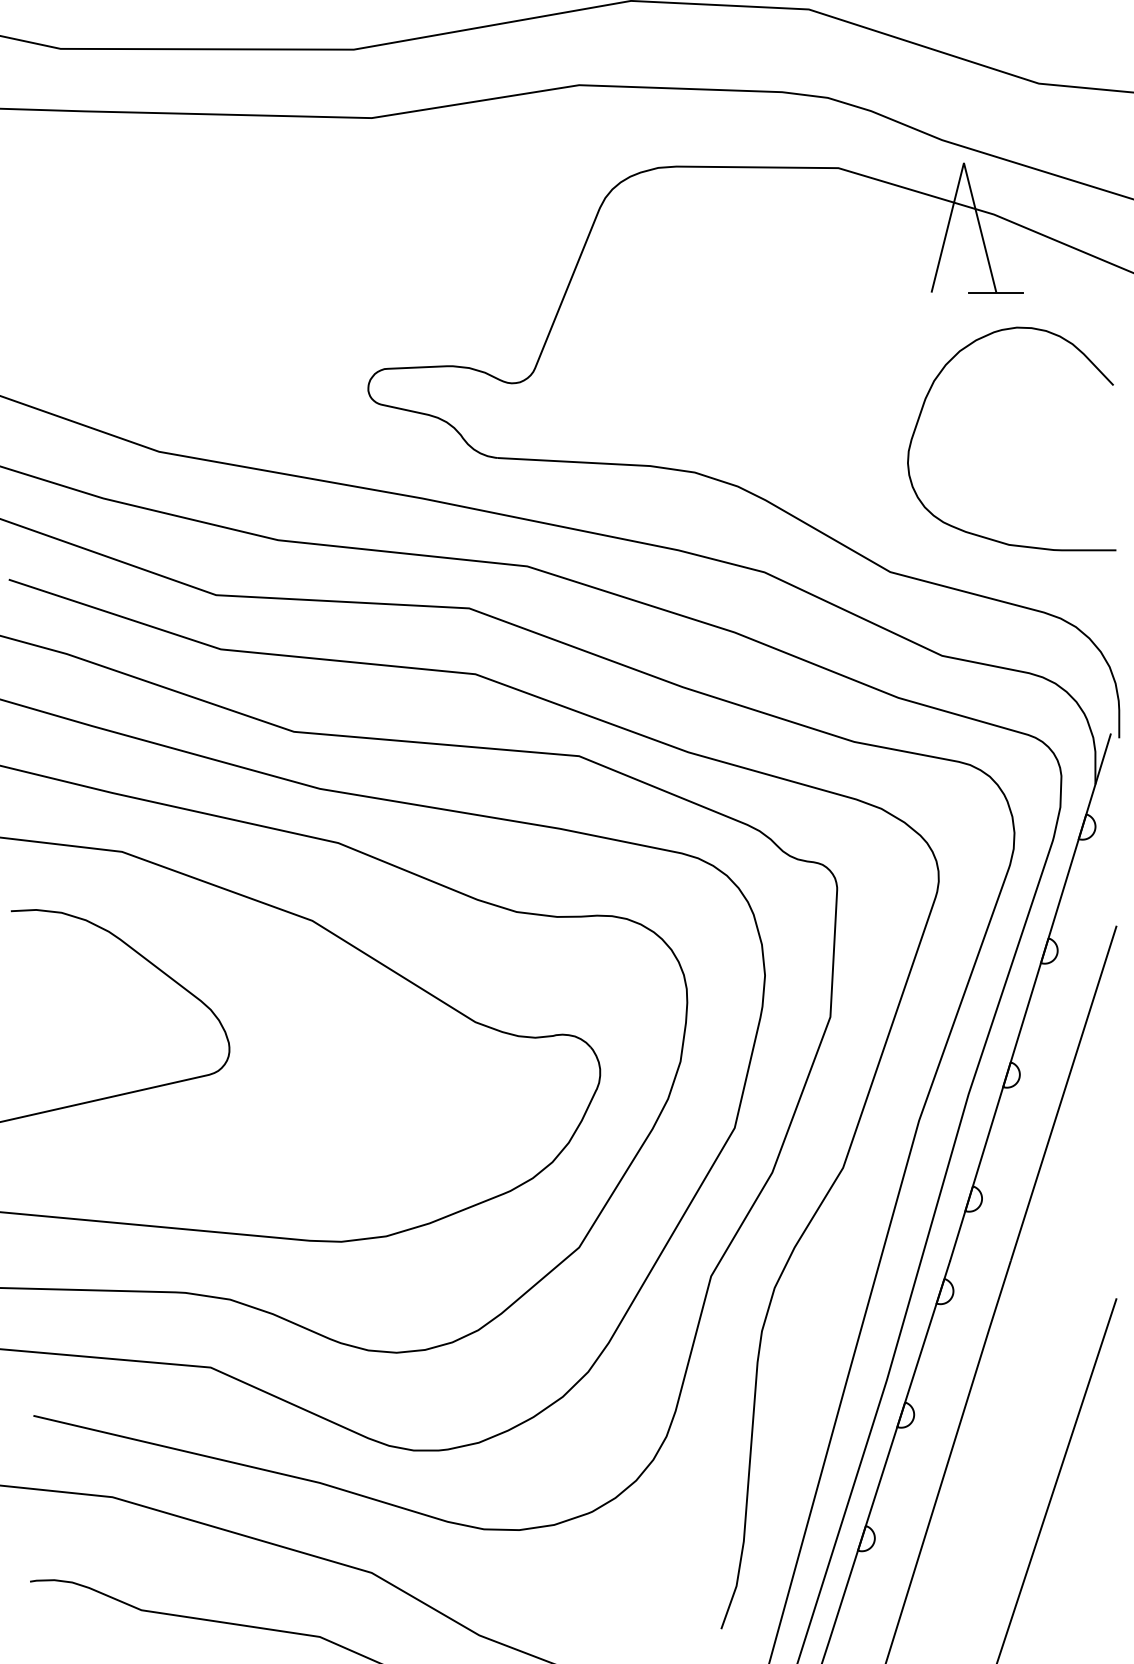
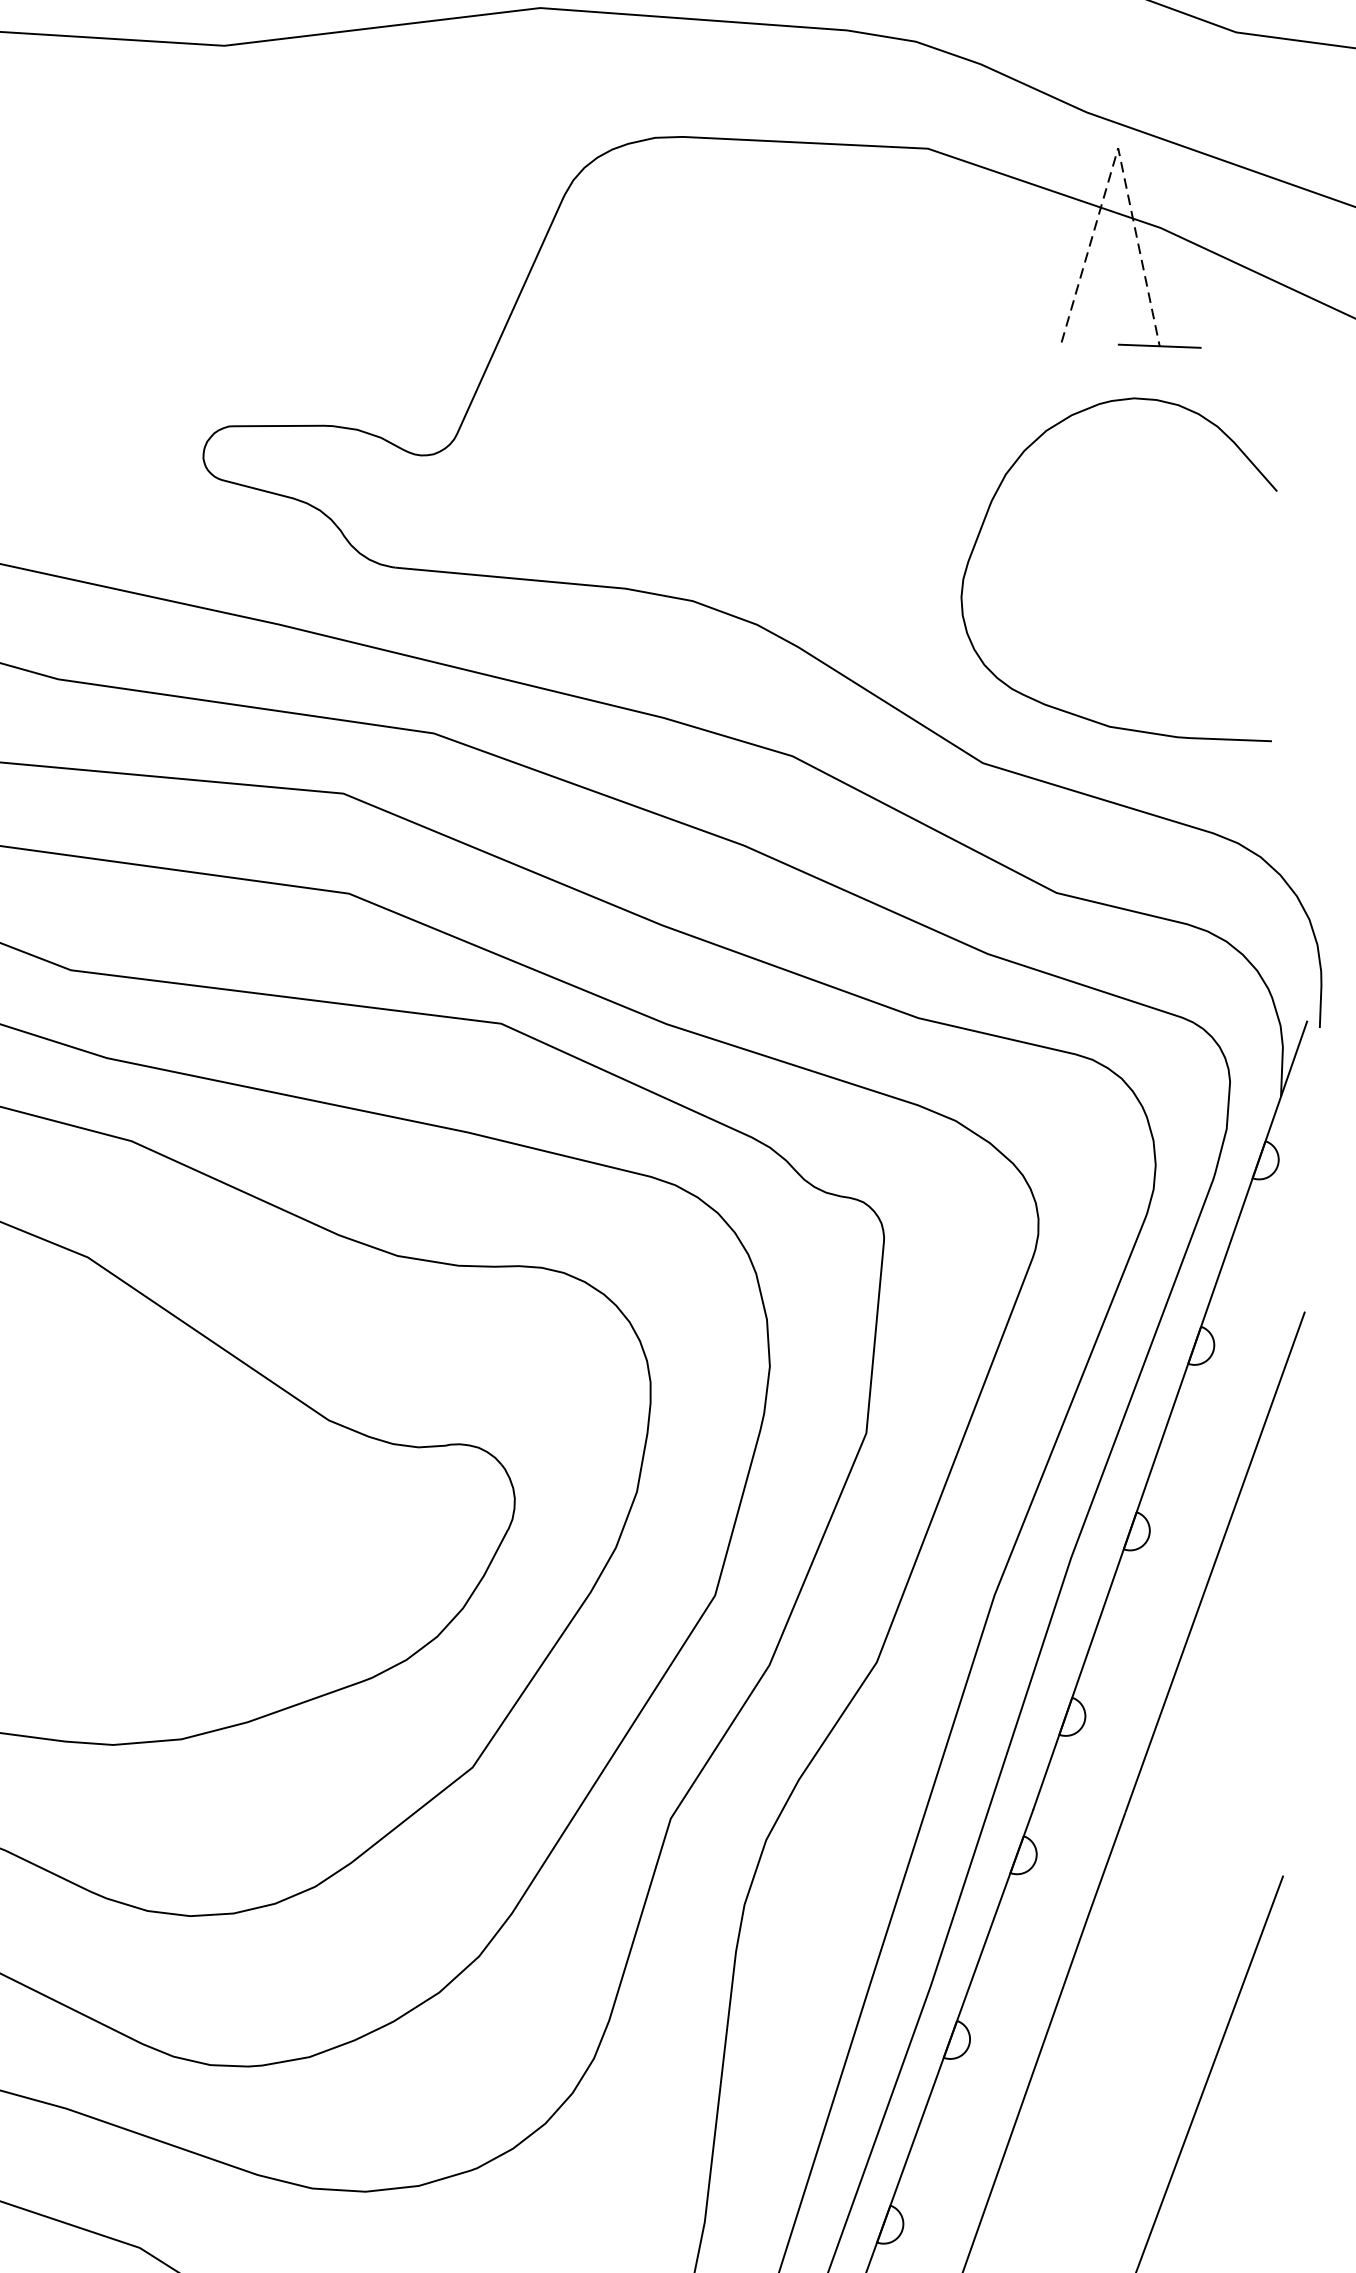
line: (963, 162) -> (1117, 147), solid -> dashed
curve: (923, 408) -> (988, 515), moved

